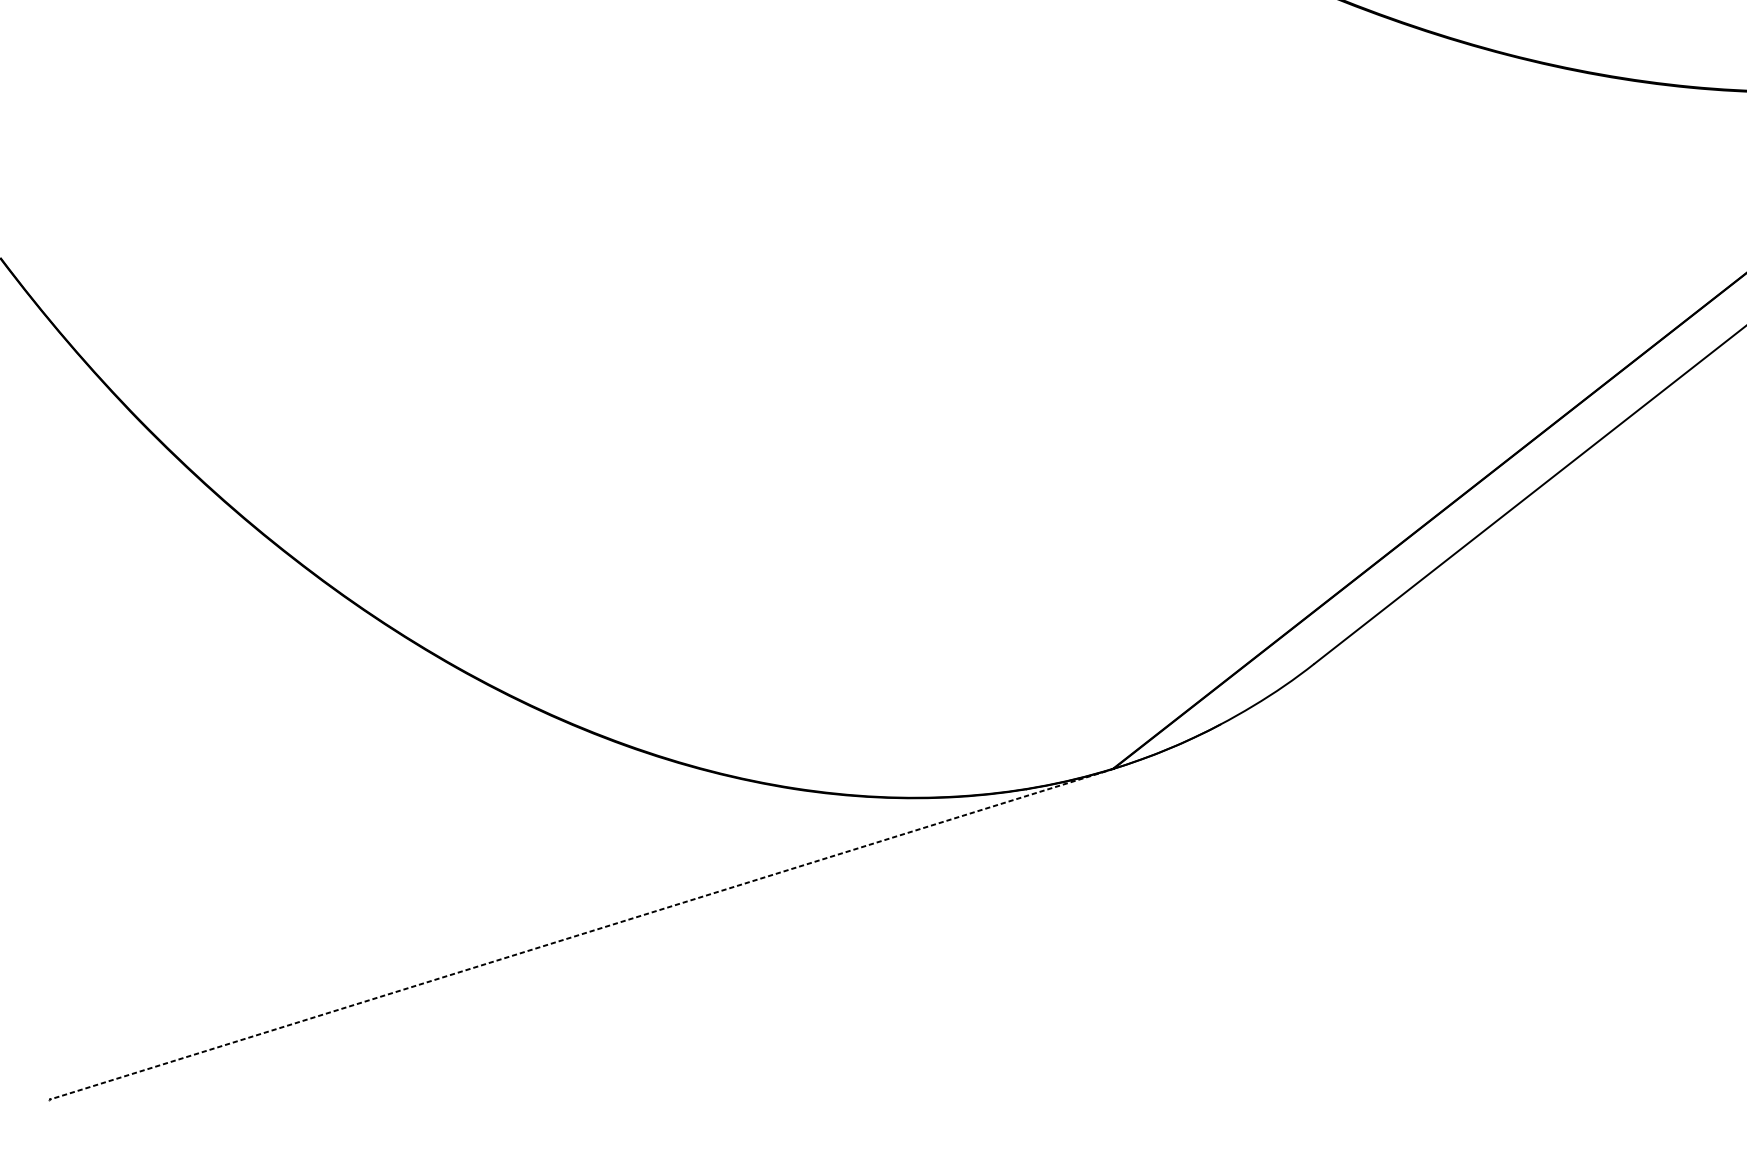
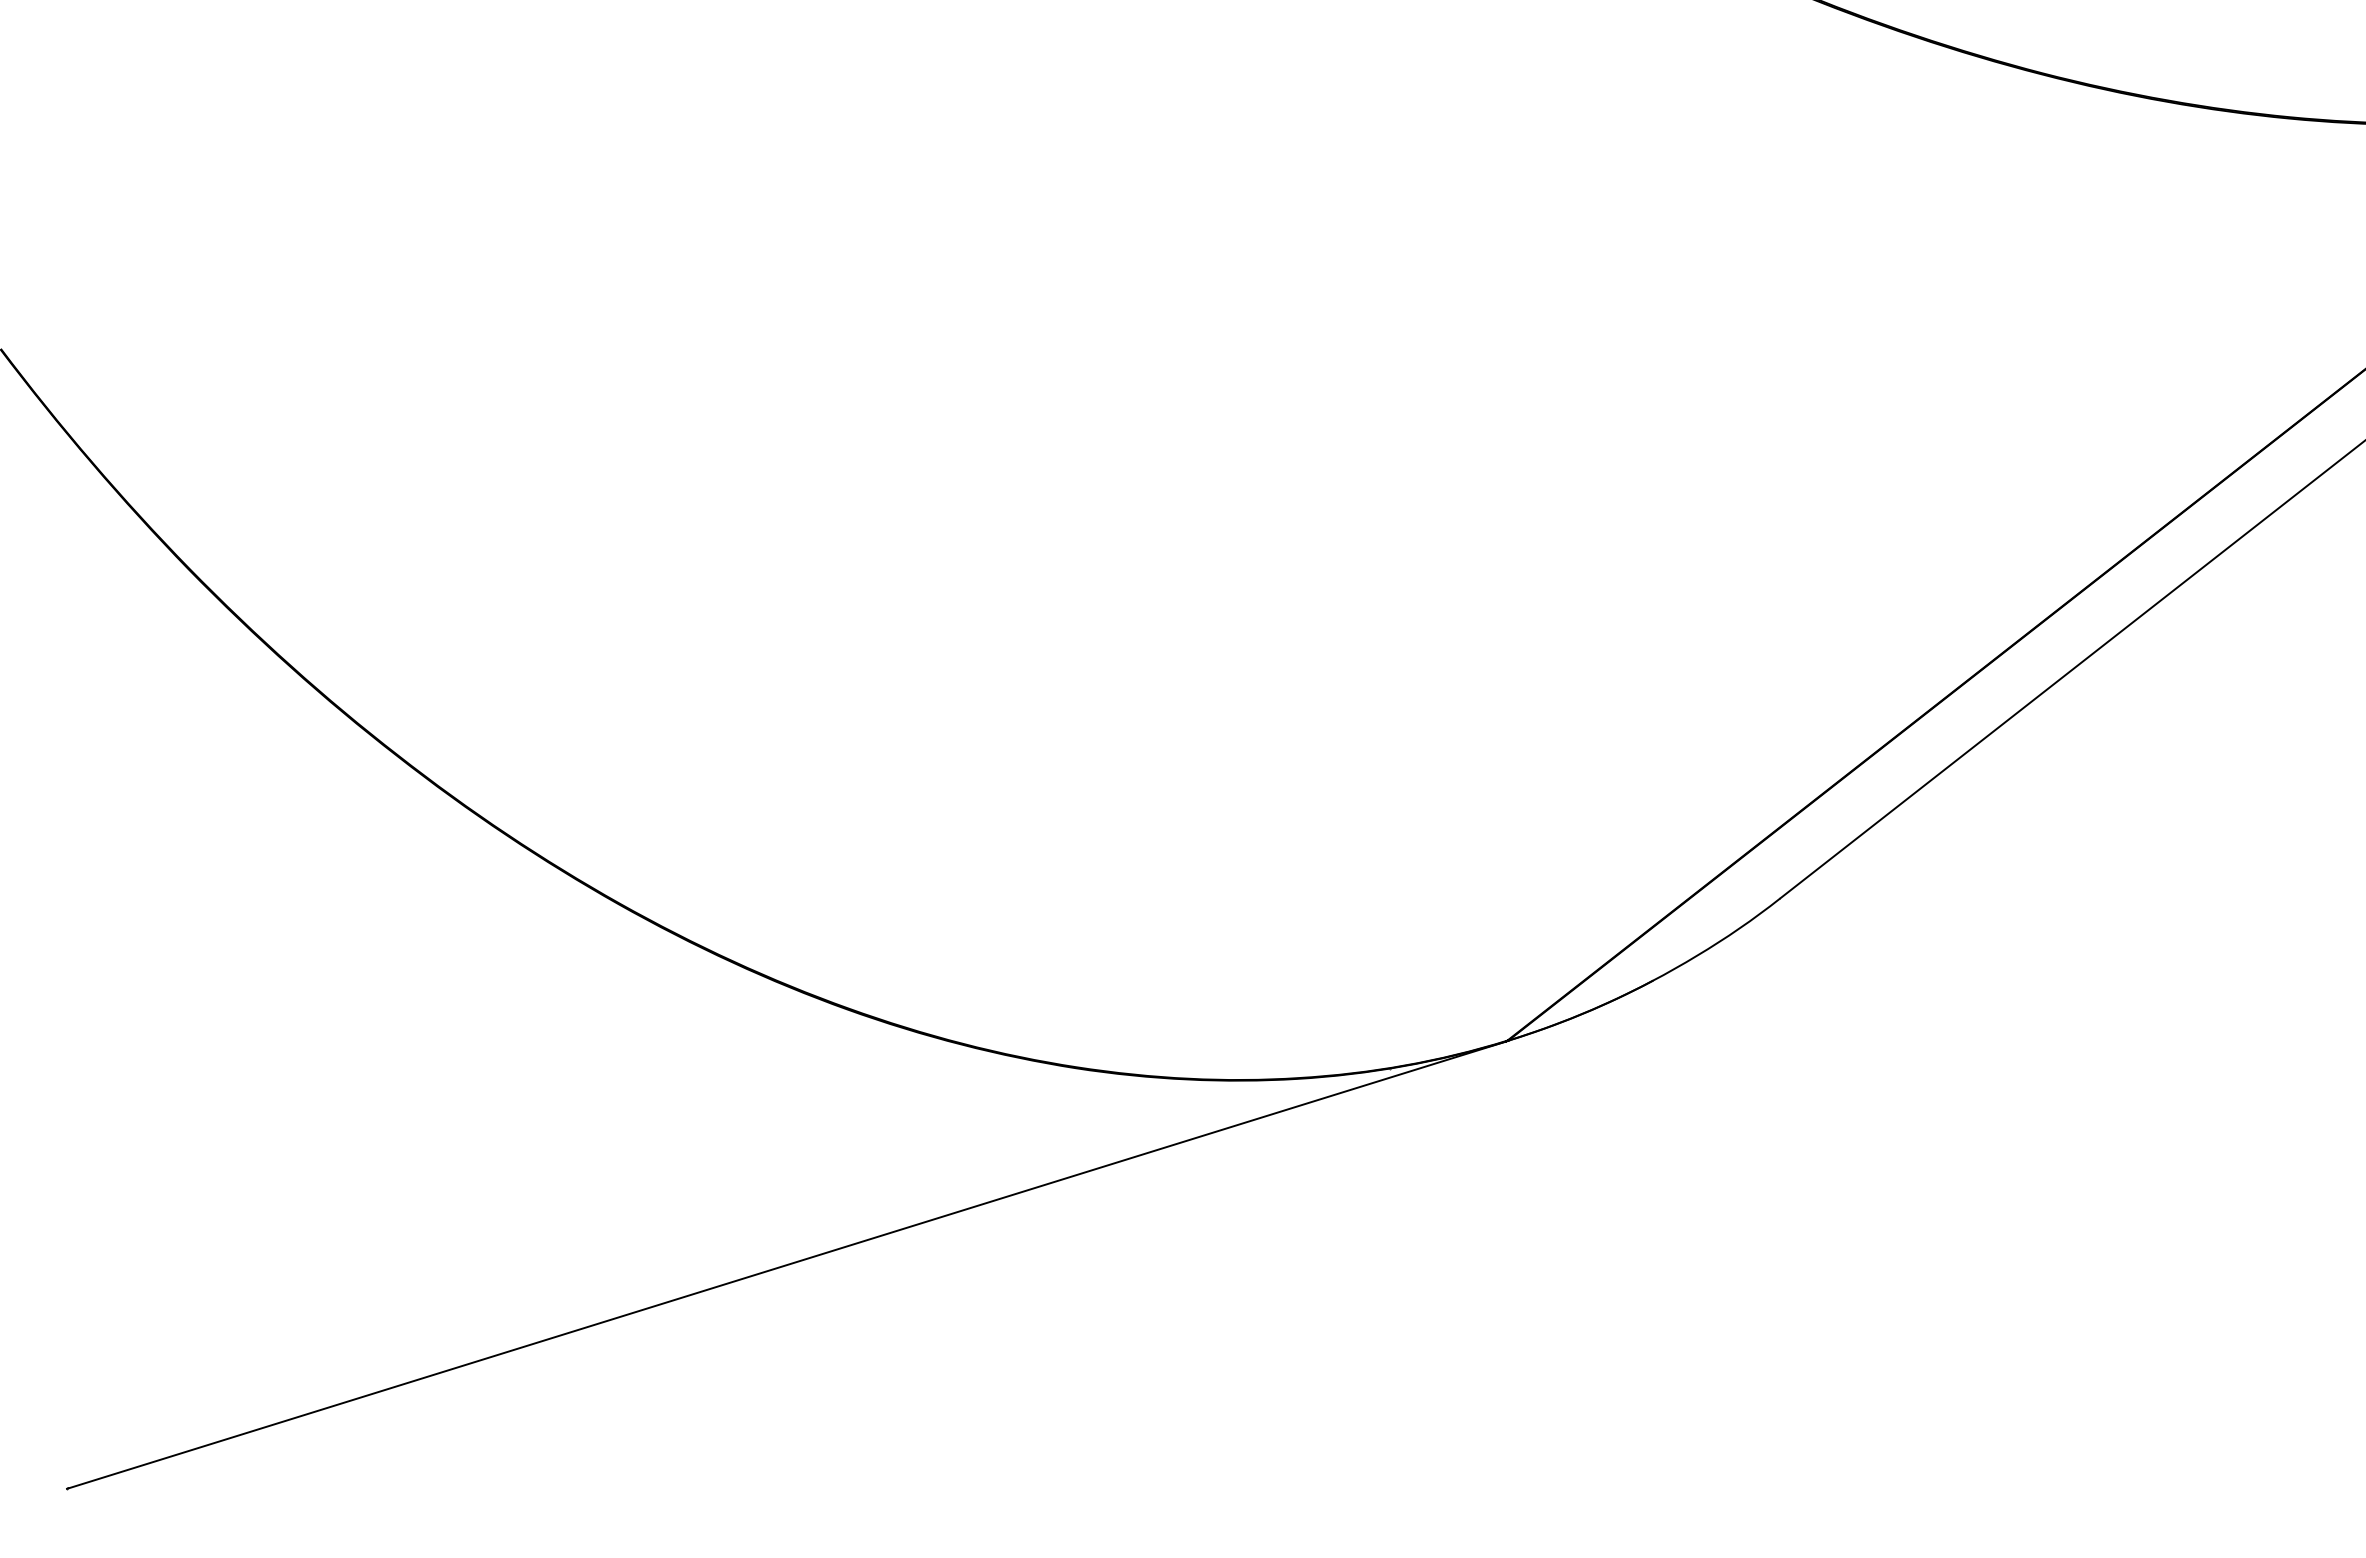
line: (581, 934) -> (787, 1264), dashed -> solid

